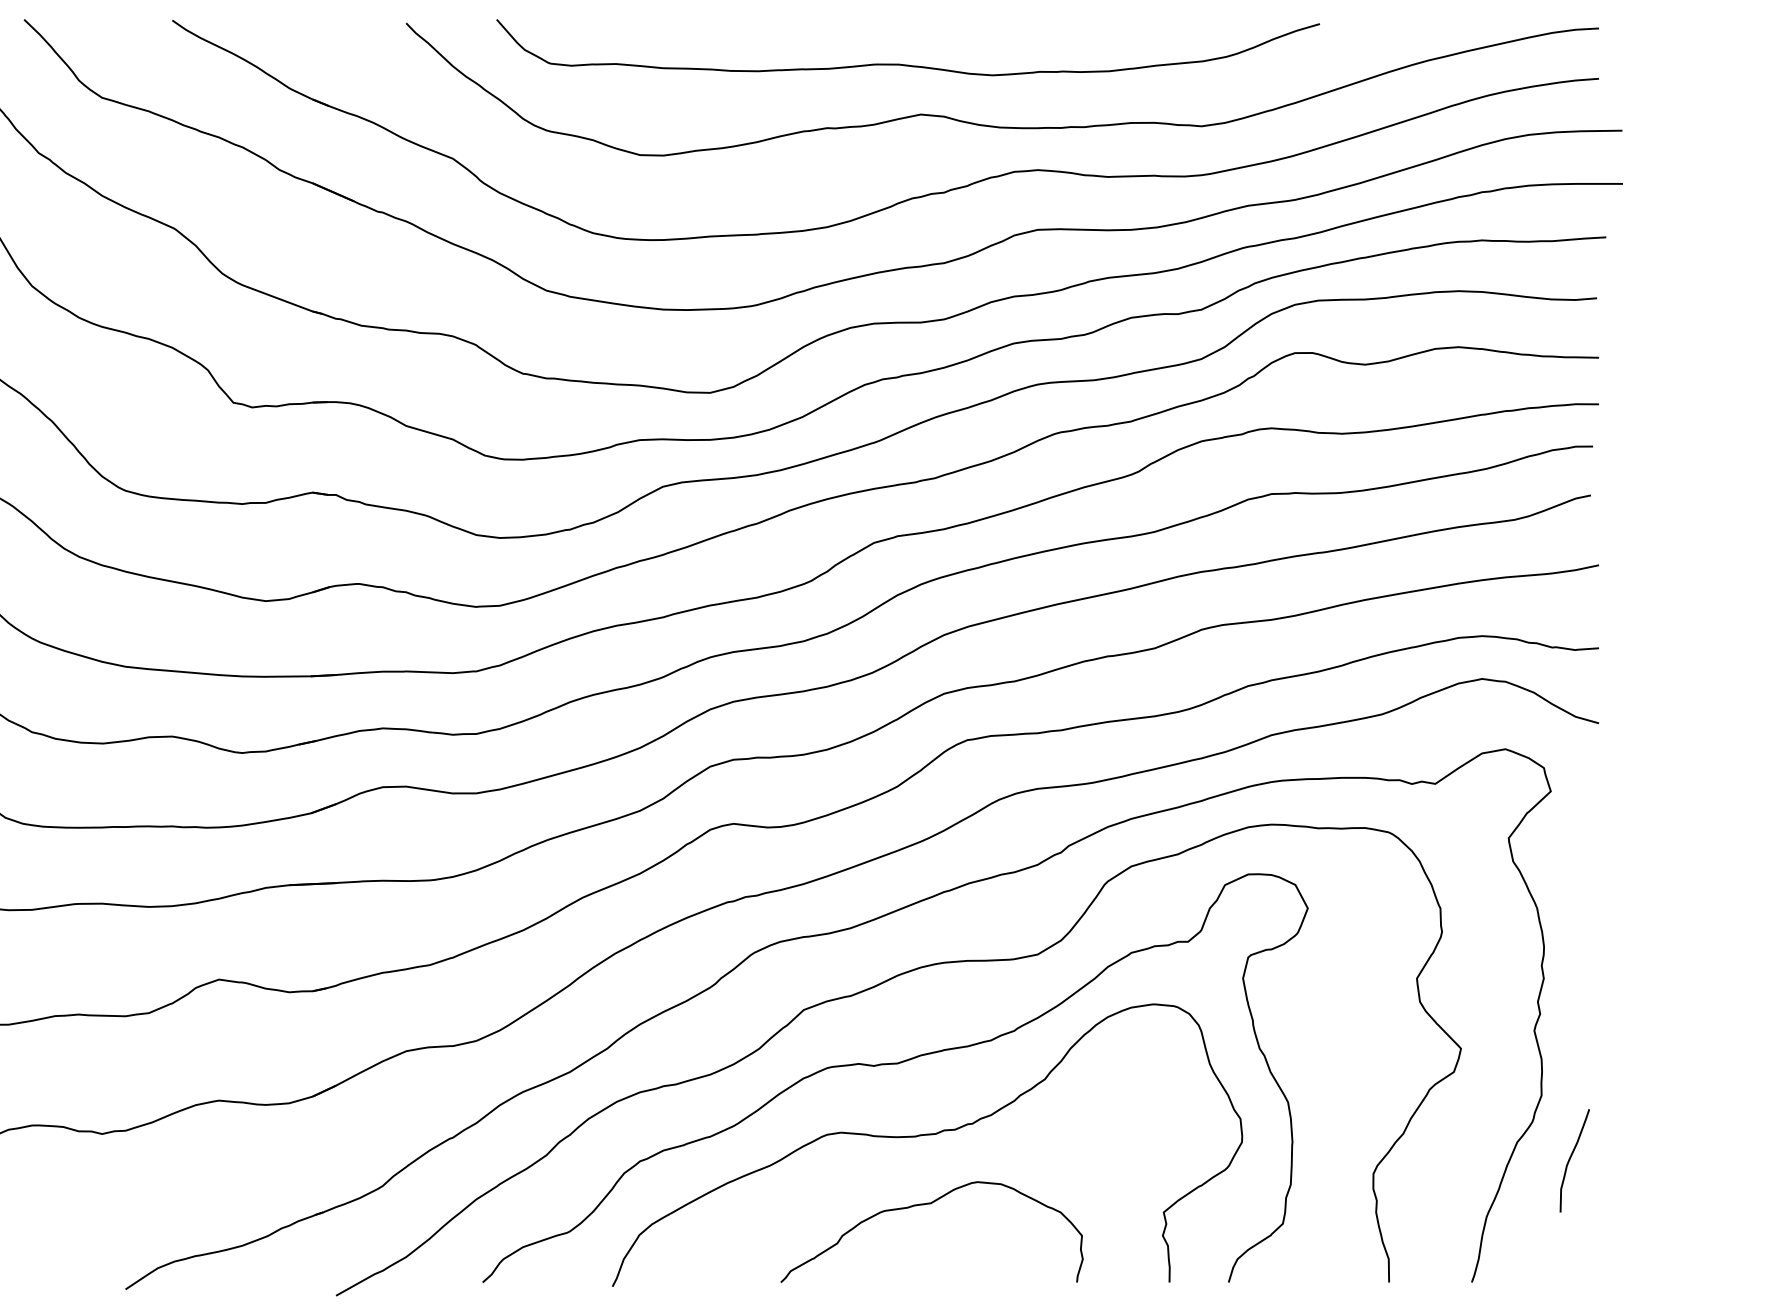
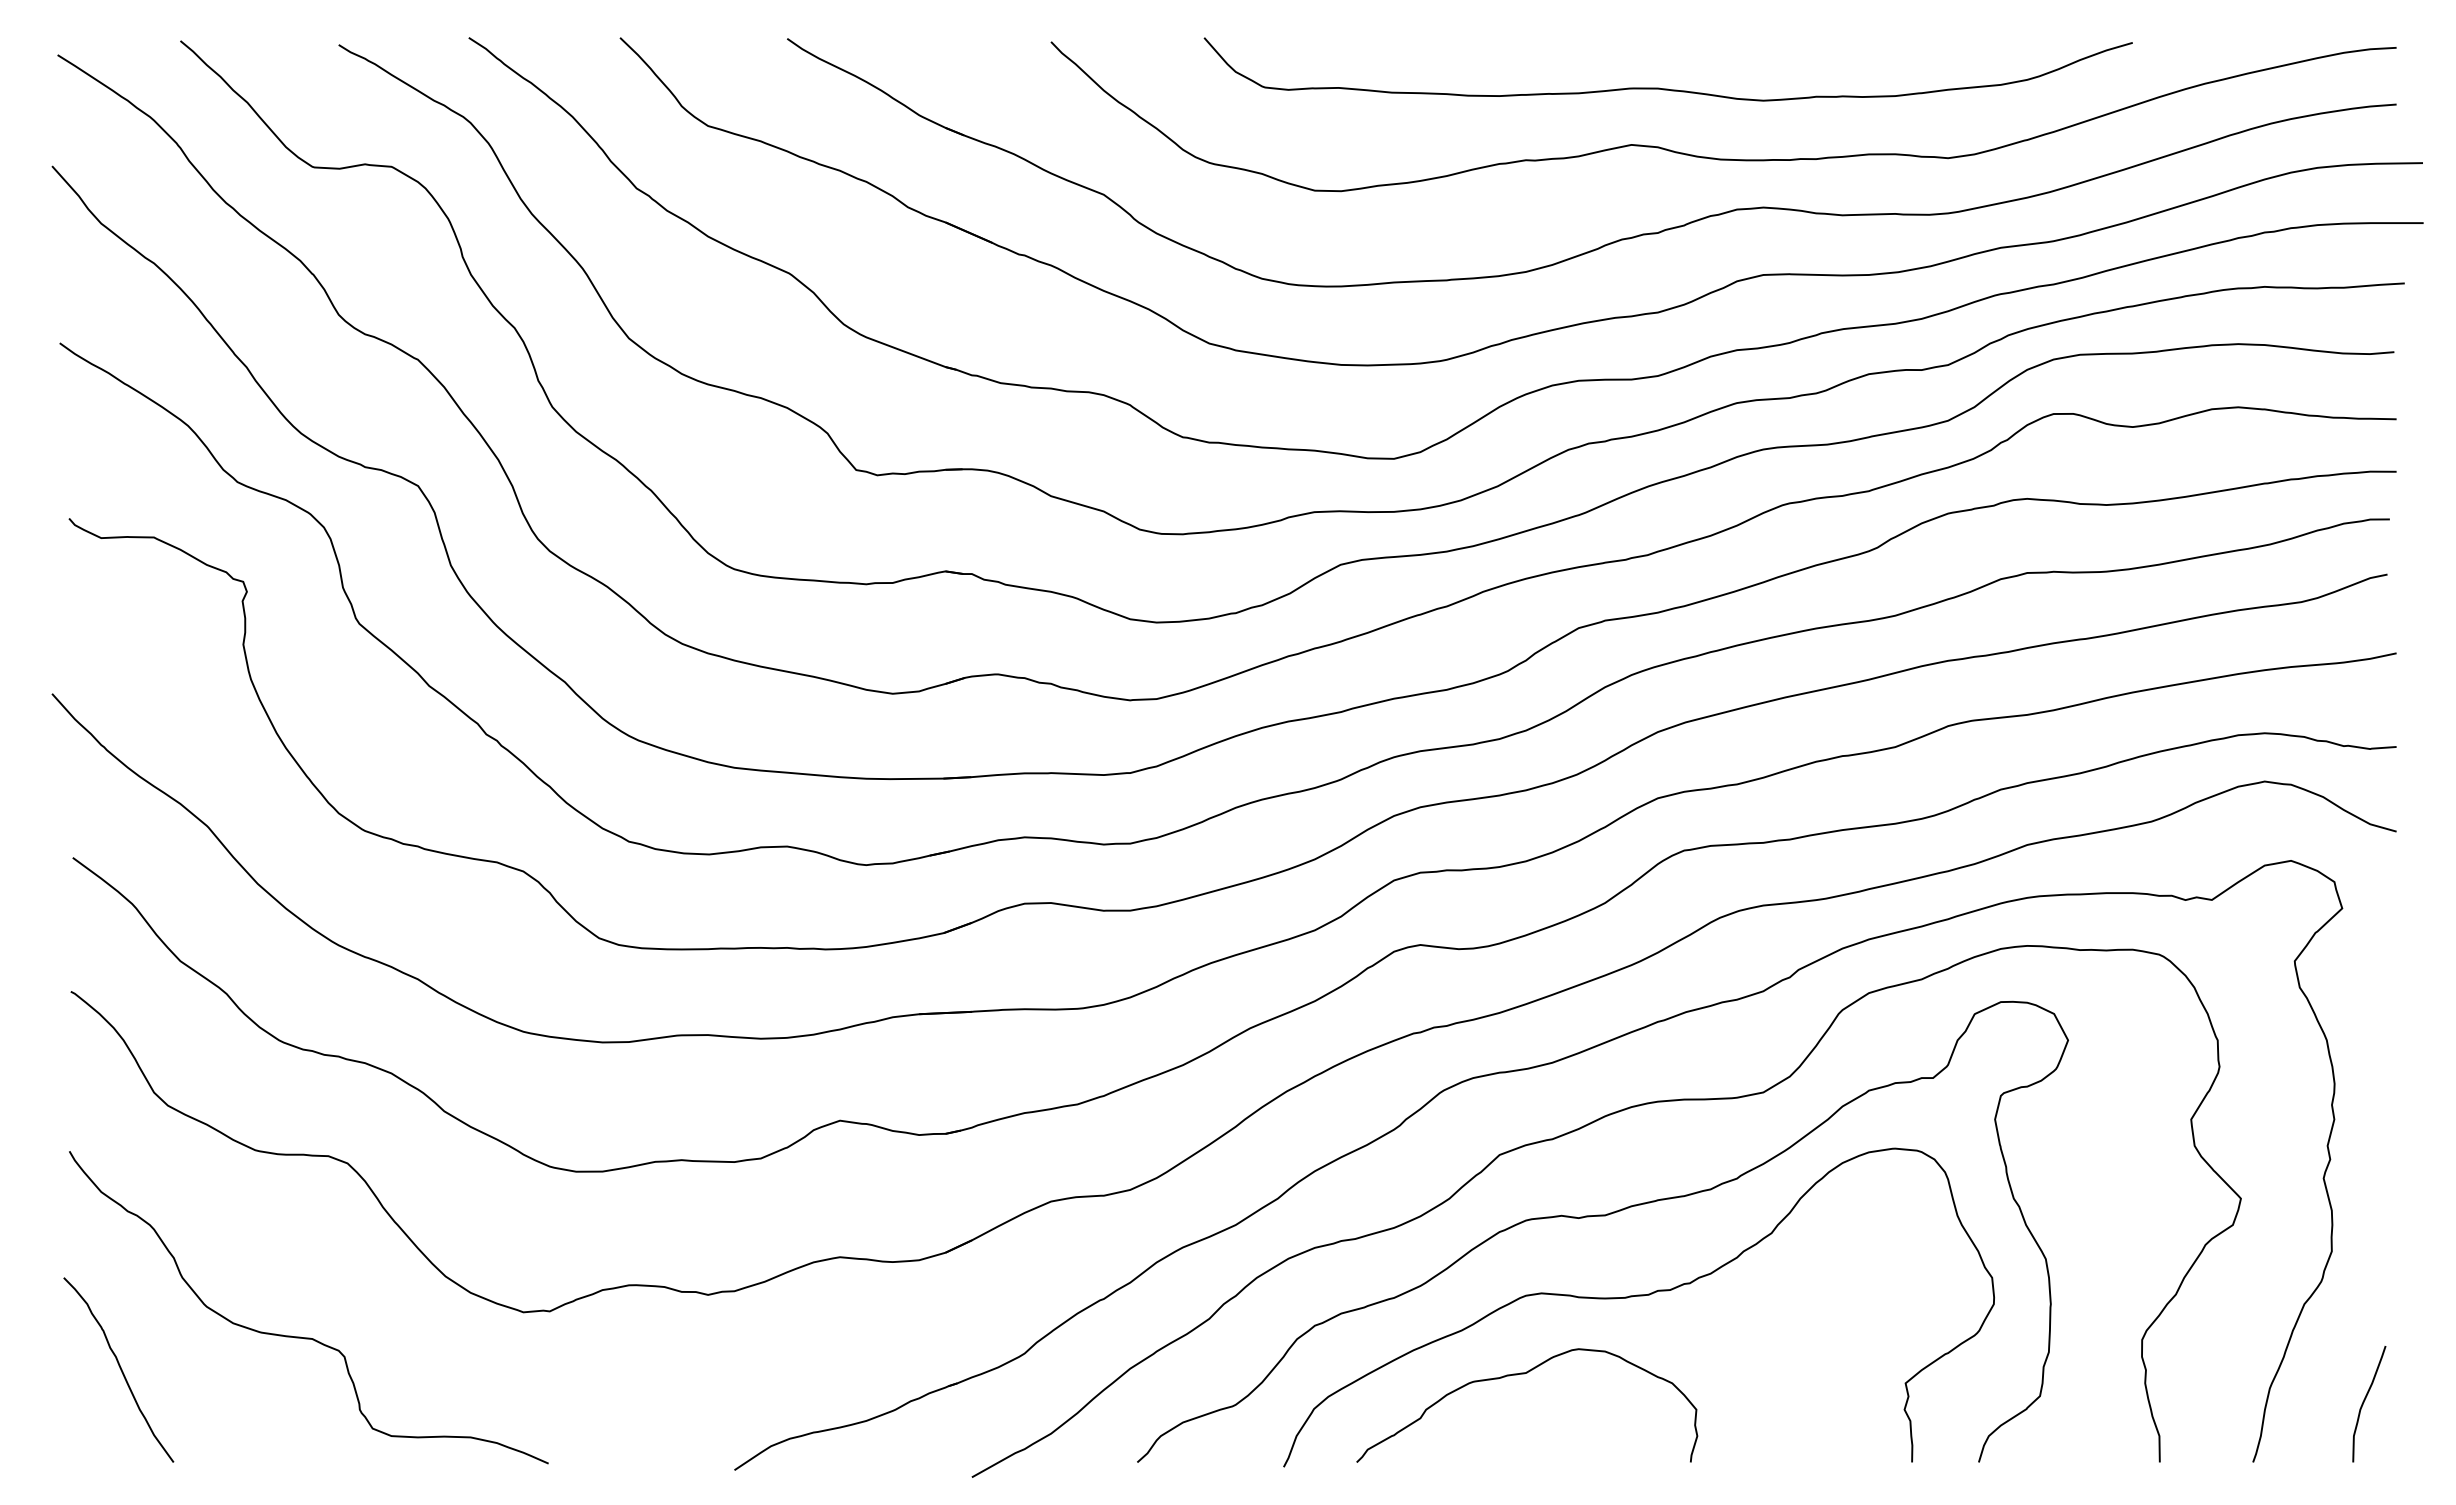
curve: (907, 64) -> (1667, 88), moved
curve: (1570, 1159) -> (2364, 1402), moved
curve: (929, 1204) -> (1524, 1374), moved

